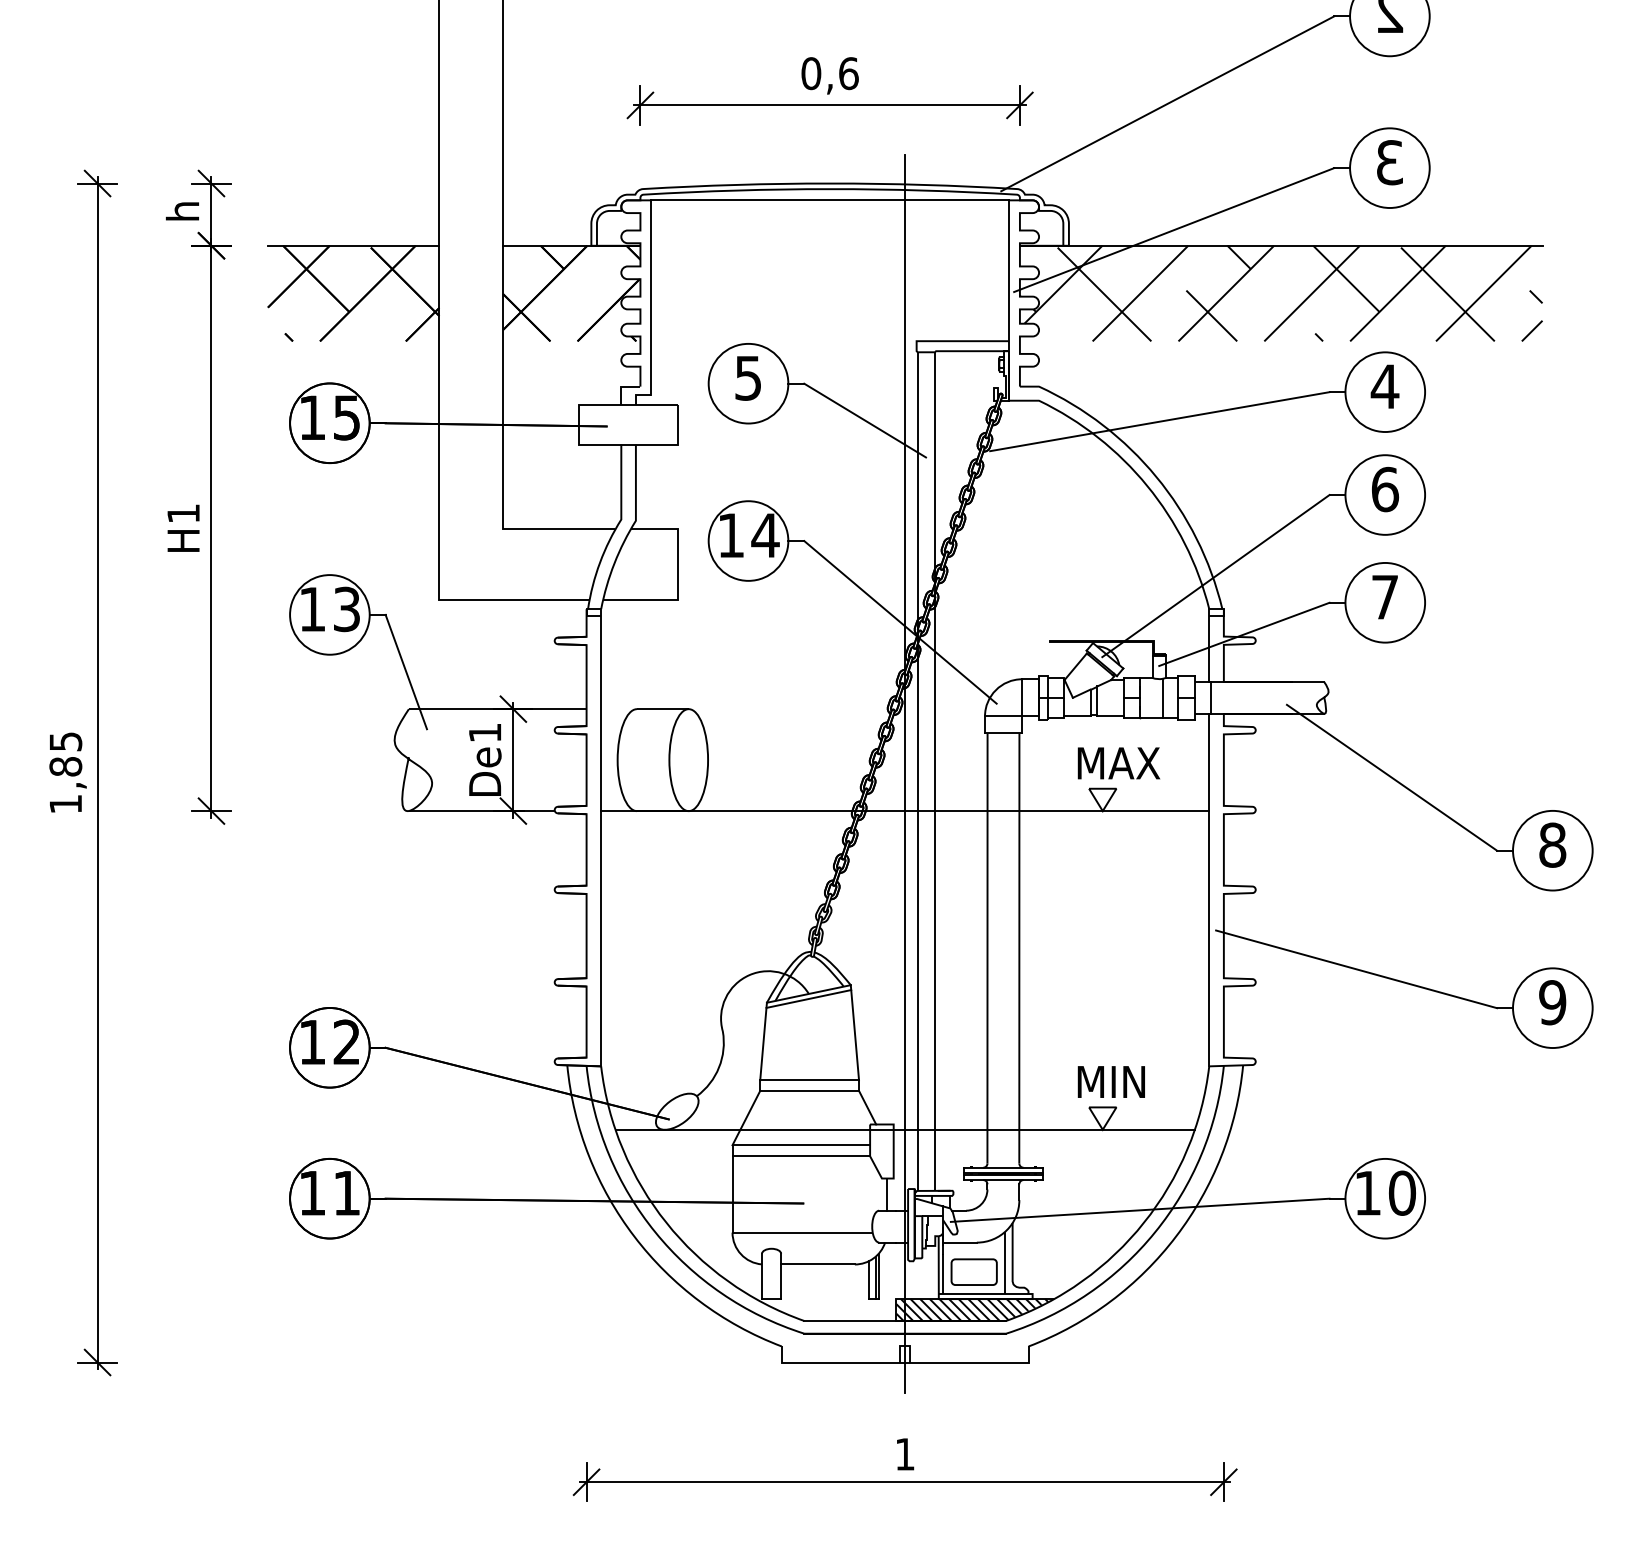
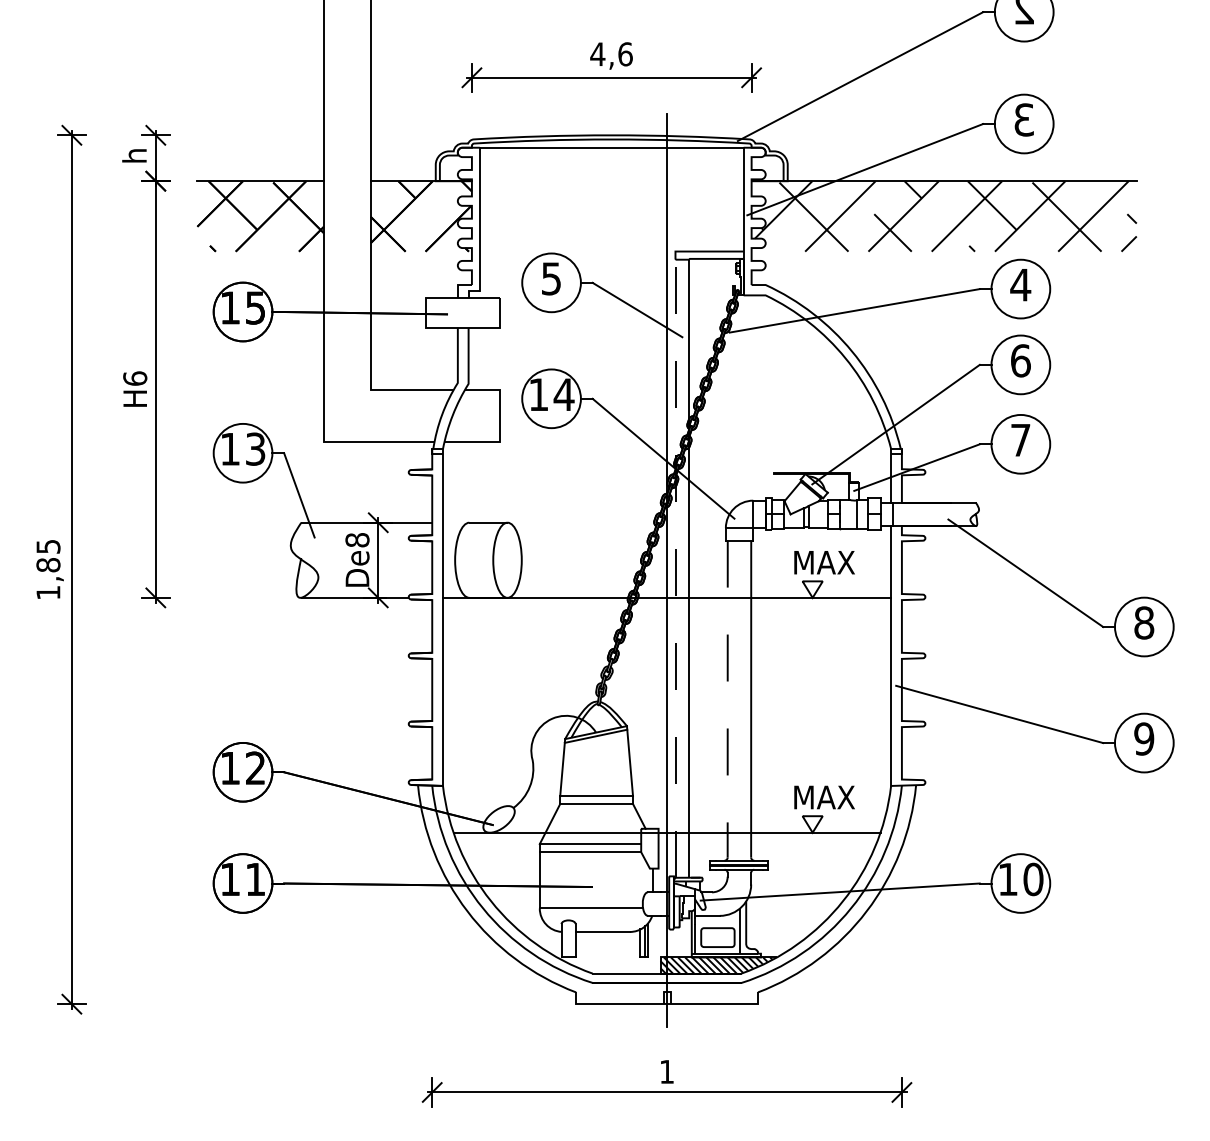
text: (810, 73) -> (597, 54), 0,6 -> 4,6
text: (183, 513) -> (135, 378), H1 -> H6
text: (485, 733) -> (357, 540), De1 -> De8
line: (918, 771) -> (676, 568), solid -> dashed
line: (987, 949) -> (727, 699), solid -> dashed
text: (1133, 1082) -> (835, 797), MIN -> MAX

